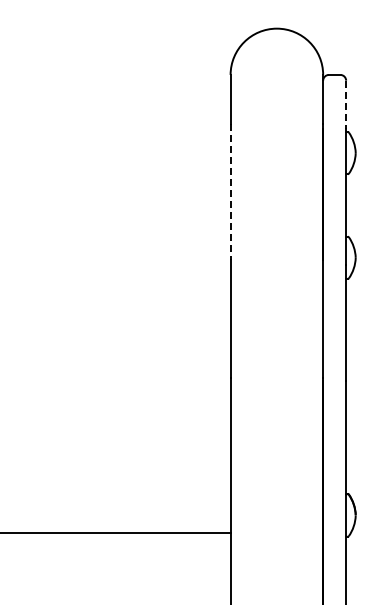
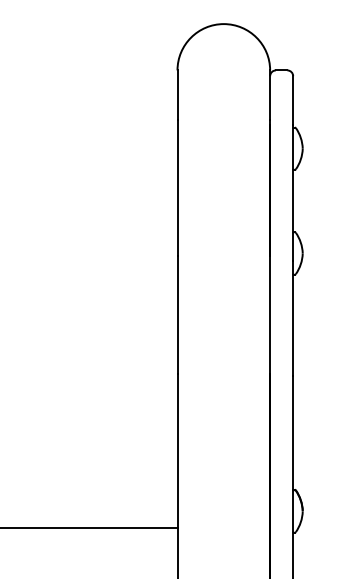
line: (346, 105) -> (293, 101), dashed -> solid
line: (230, 192) -> (177, 188), dashed -> solid

